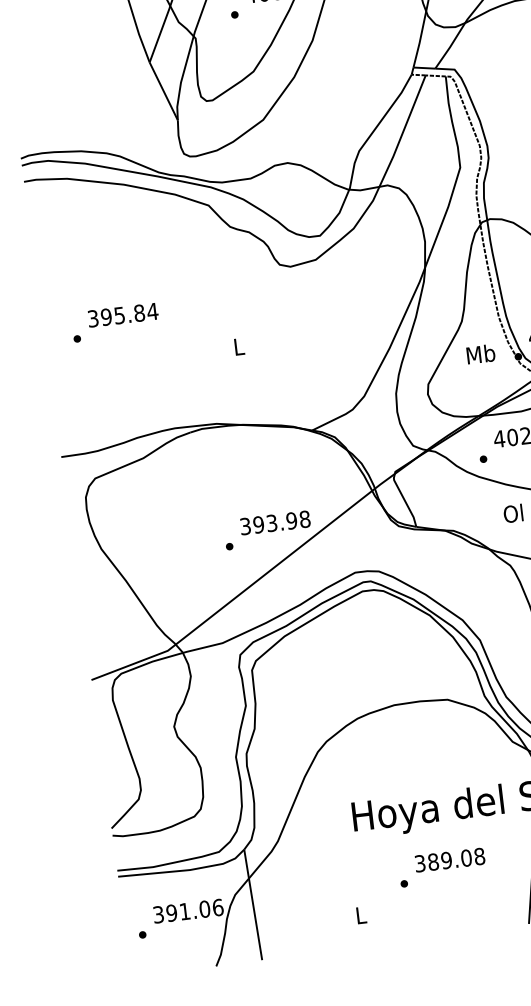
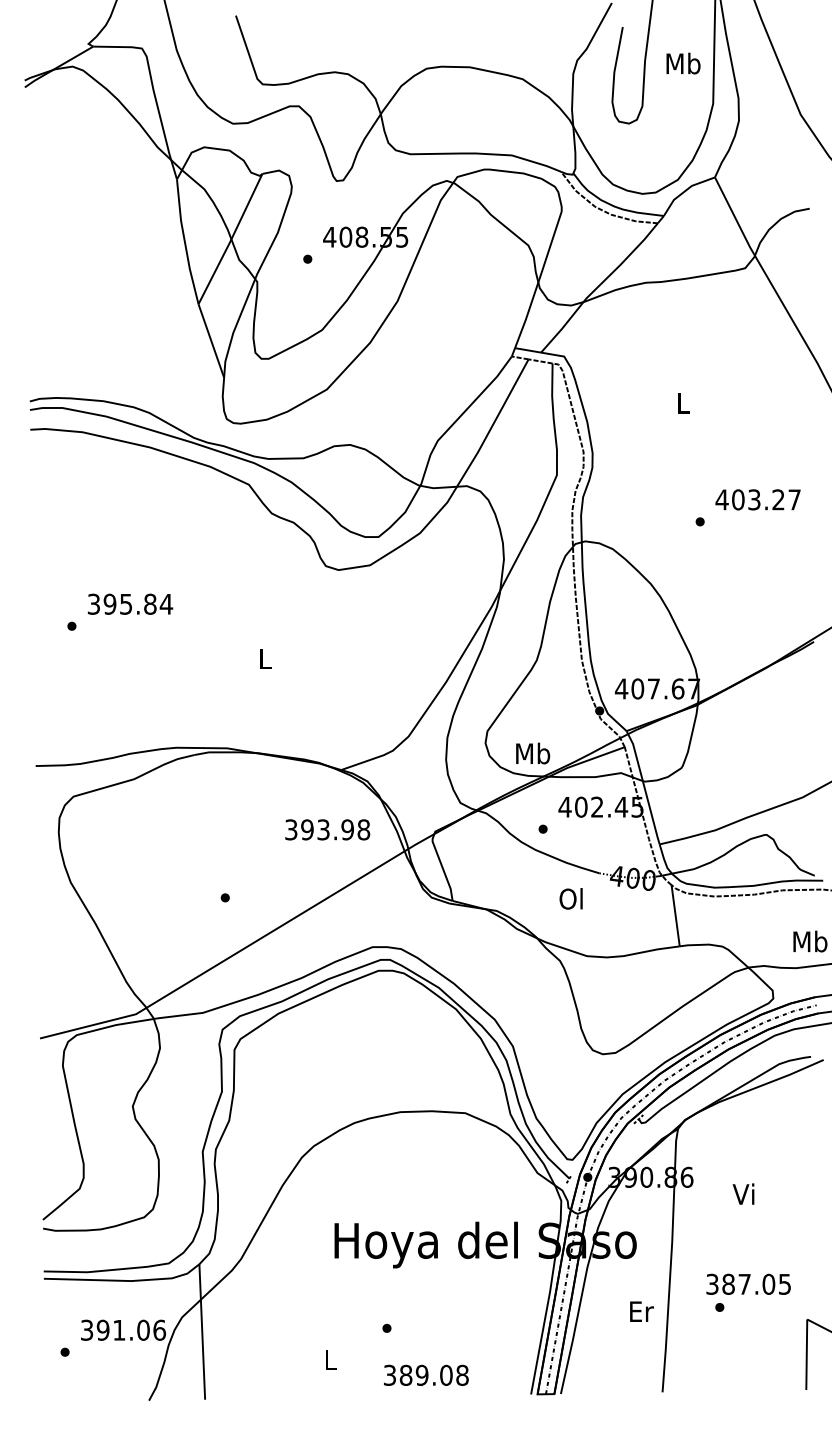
text: (481, 354) -> (533, 753), moved
text: (275, 522) -> (327, 829), moved
text: (450, 859) -> (426, 1374), moved

